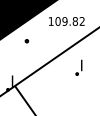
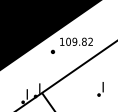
text: (66, 21) -> (76, 41), moved
part: (78, 68) -> (100, 89), moved

